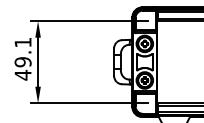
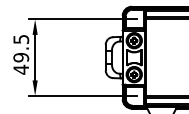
text: (23, 42) -> (21, 39), 49.1 -> 49.5

